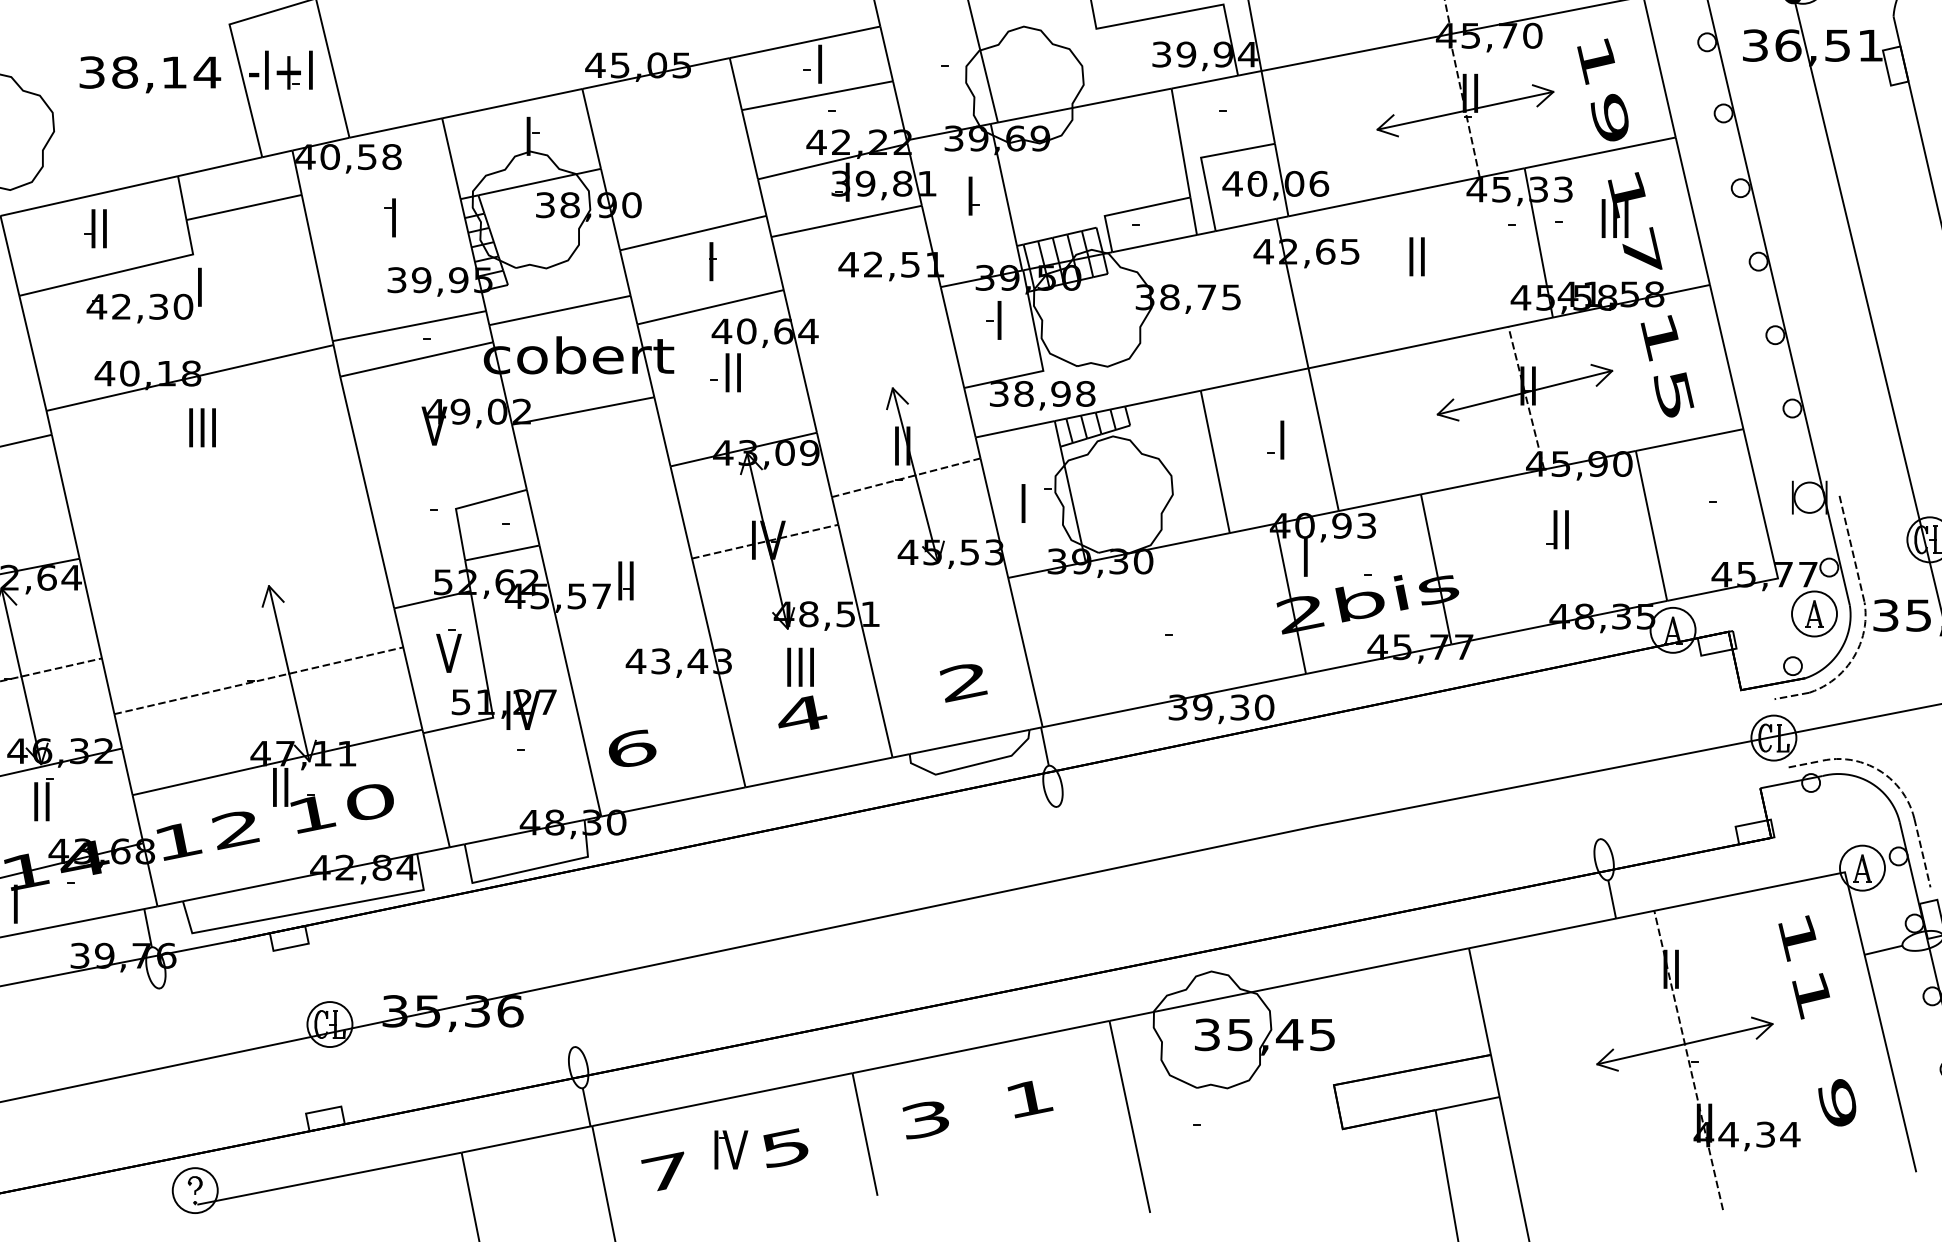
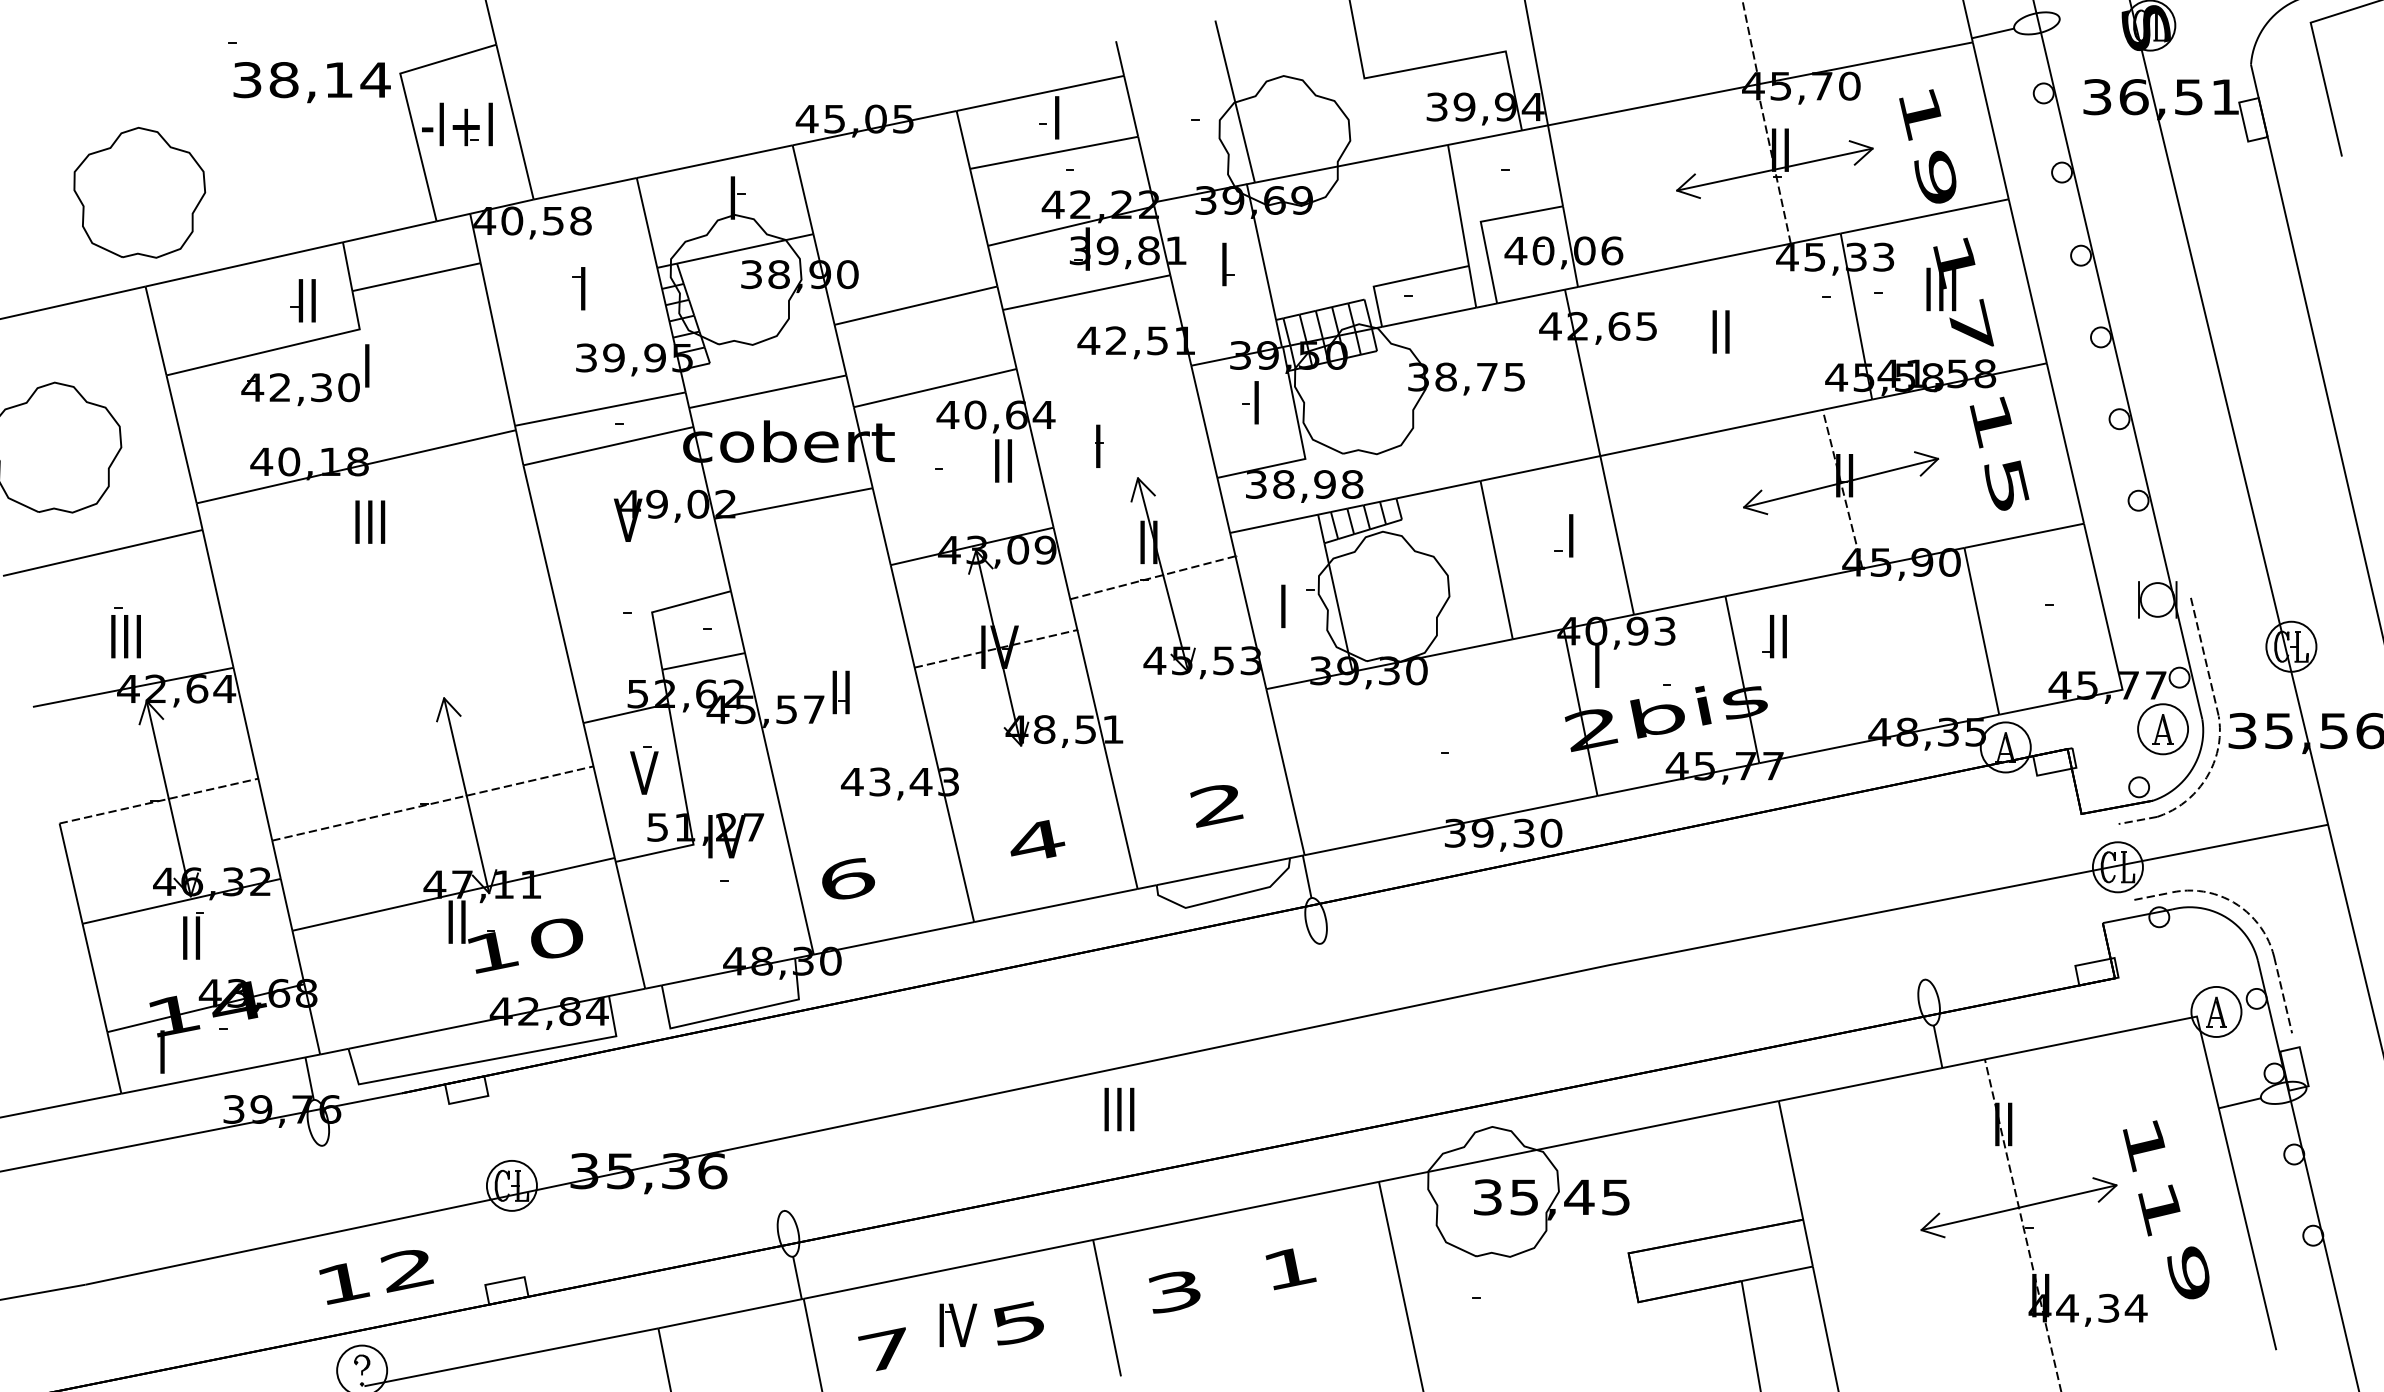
text: (149, 74) -> (311, 82), moved
part: (94, 228) -> (302, 300), moved
part: (712, 260) -> (1099, 445), moved
text: (733, 372) -> (1003, 460), moved
part: (1557, 529) -> (1774, 636), moved
text: (800, 667) -> (1119, 1109), moved
text: (208, 836) -> (376, 1277), moved
text: (1804, 967) -> (2151, 1178), moved

